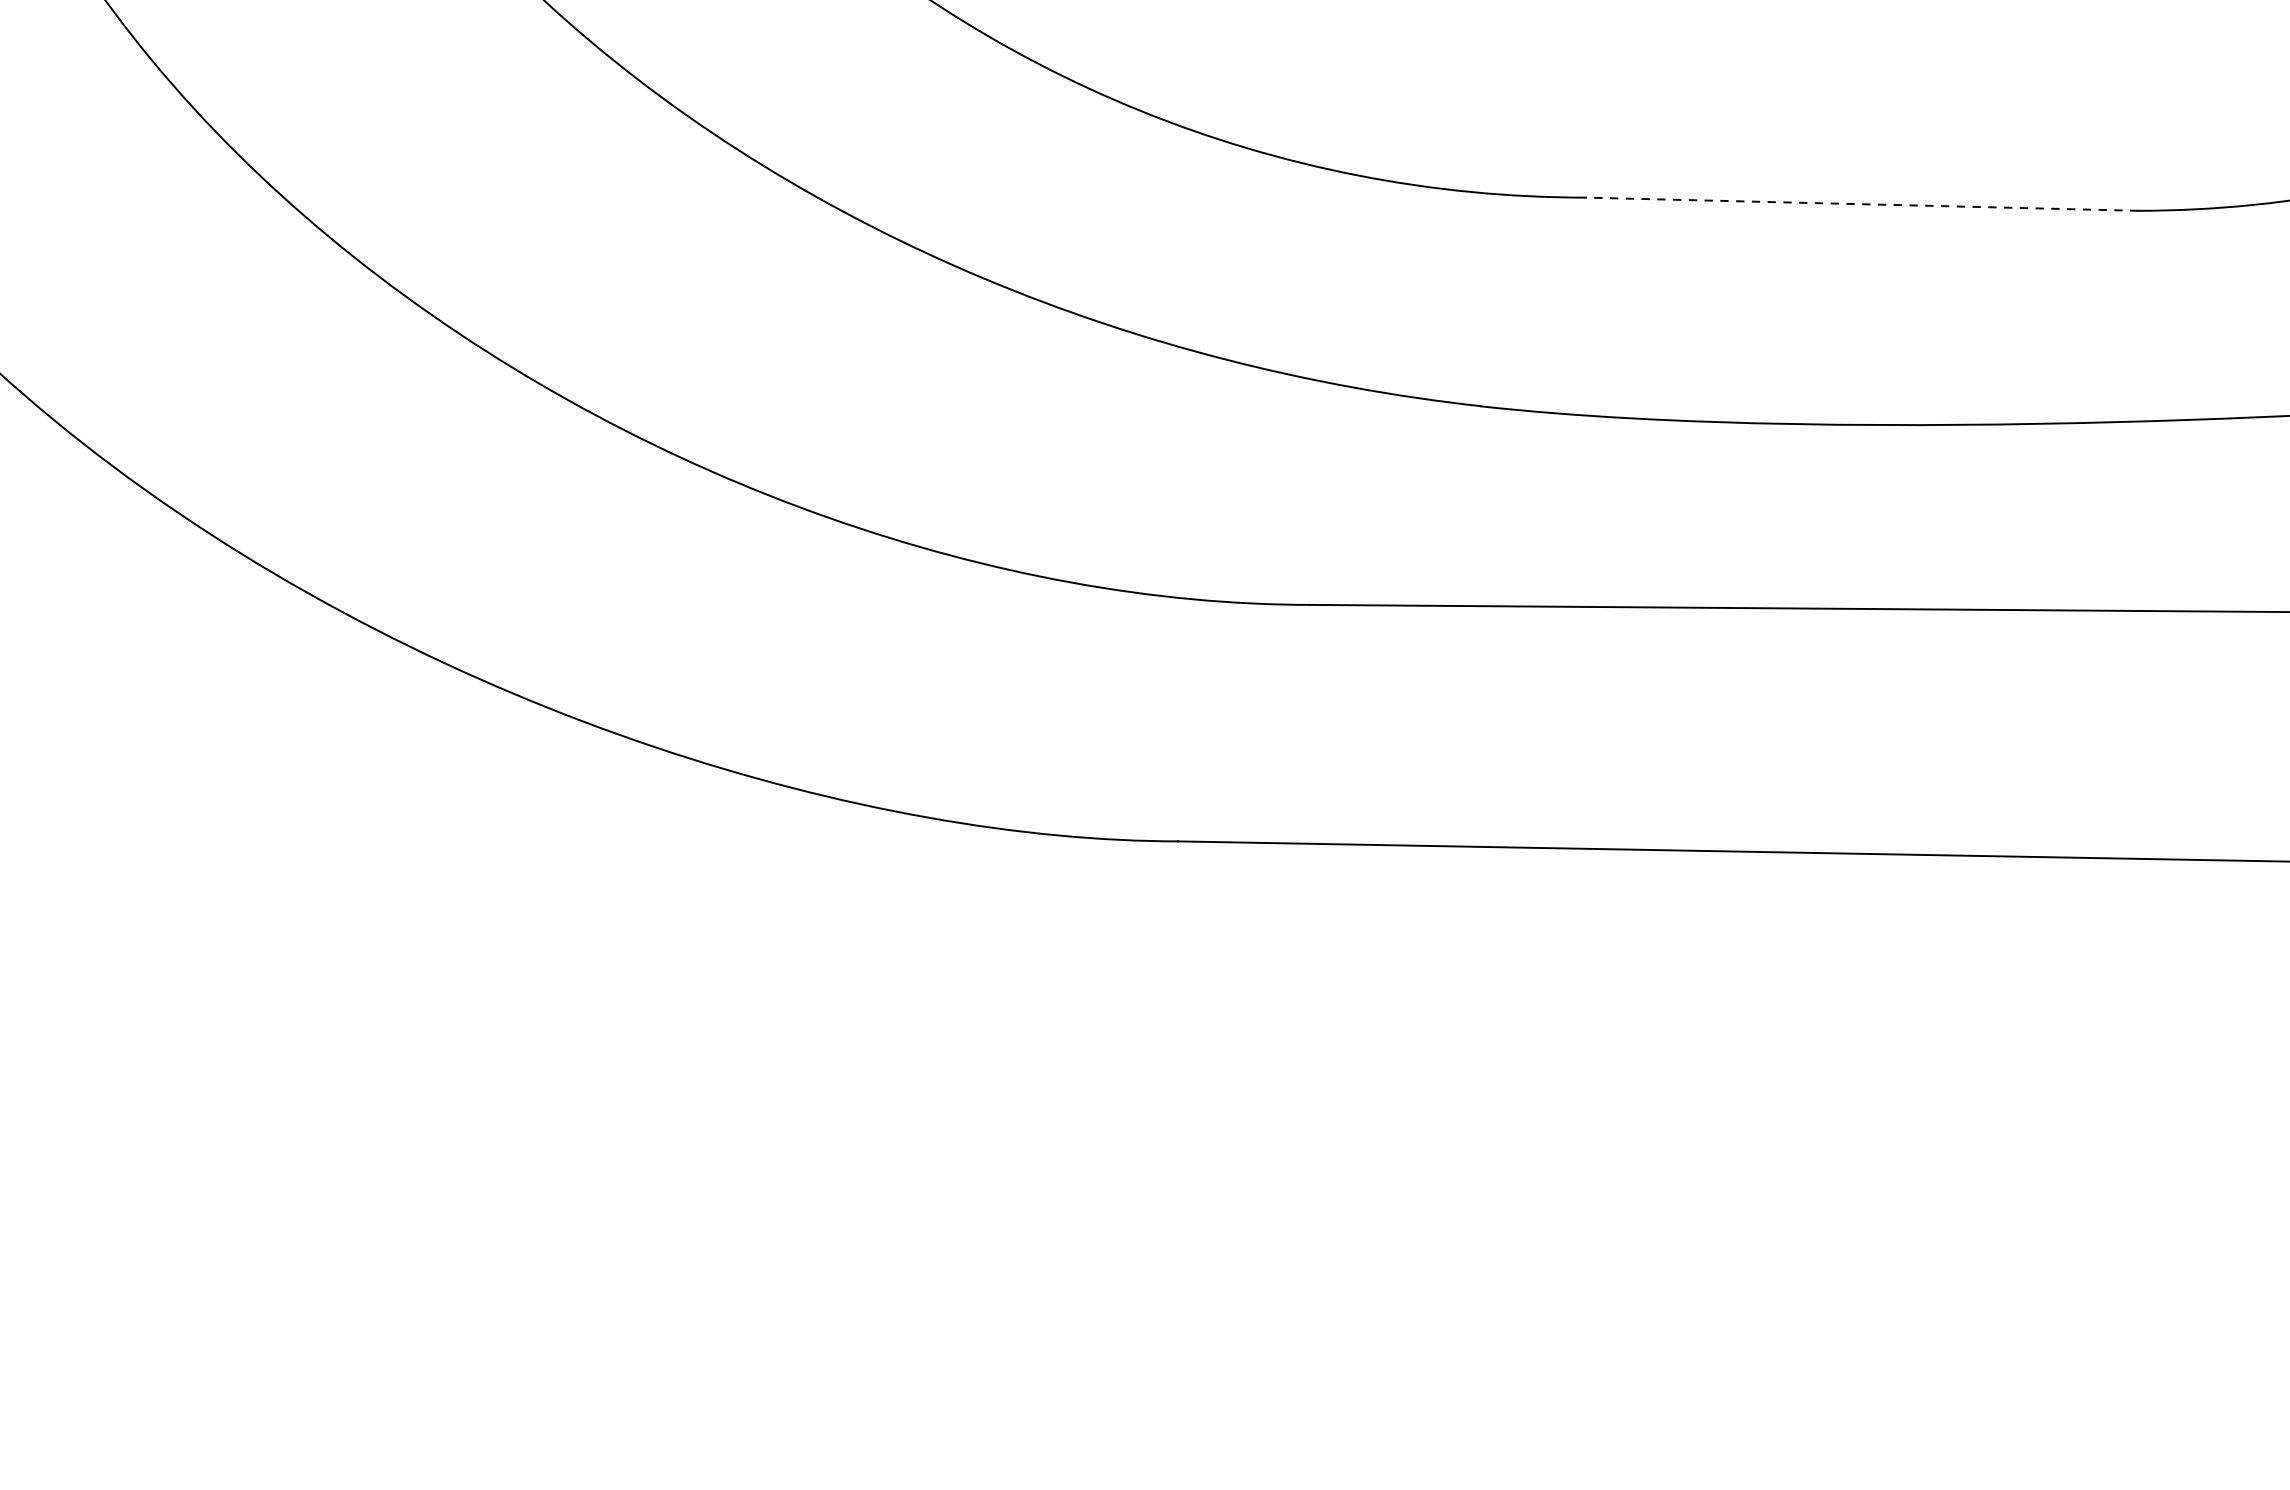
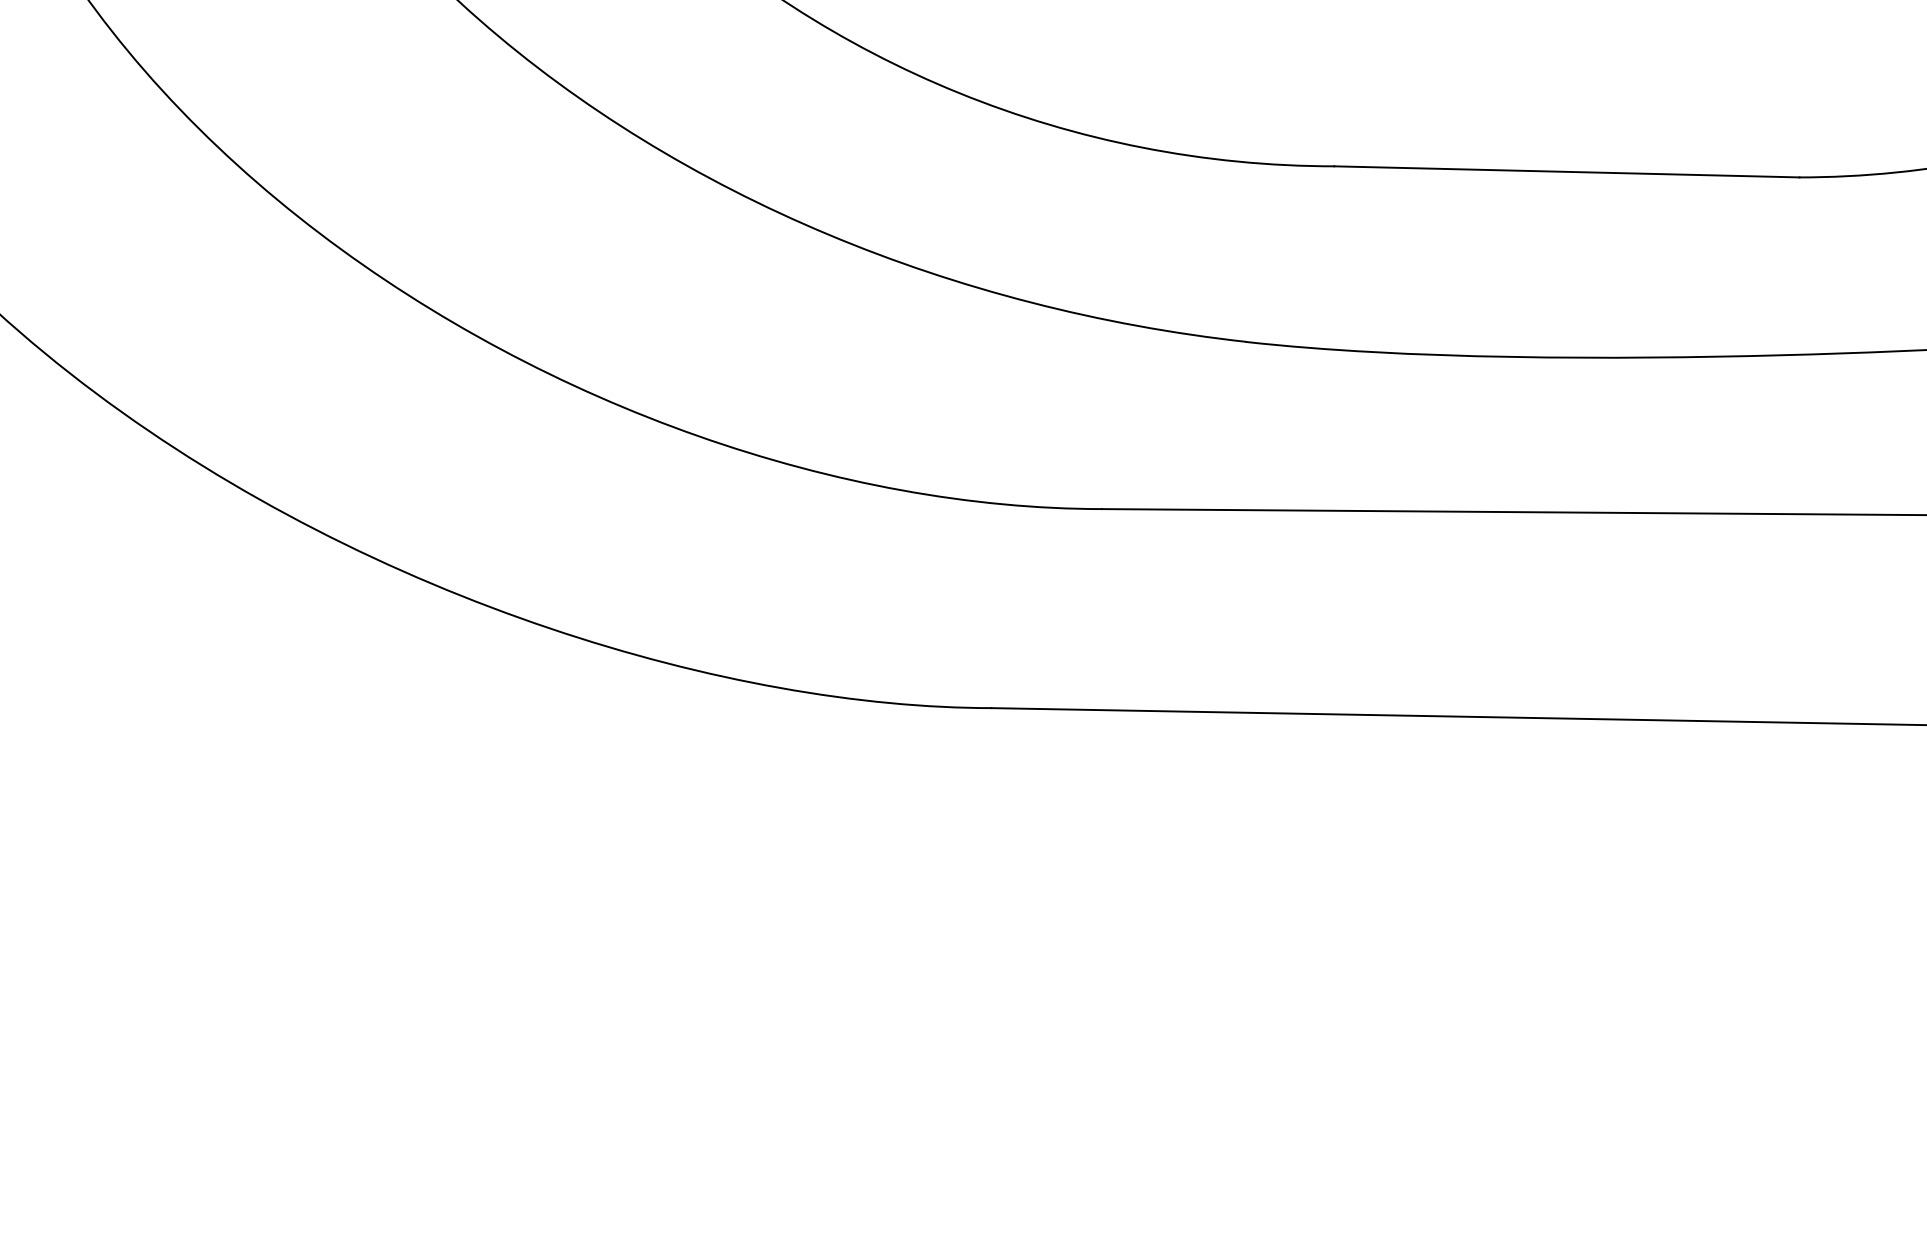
line: (1861, 203) -> (1566, 171), dashed -> solid

